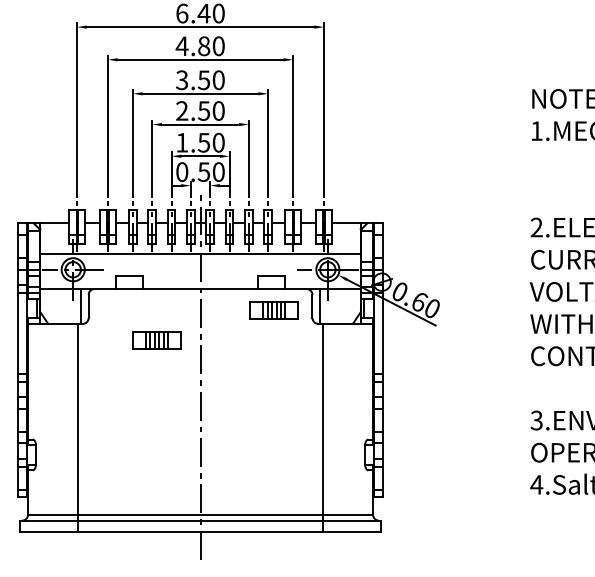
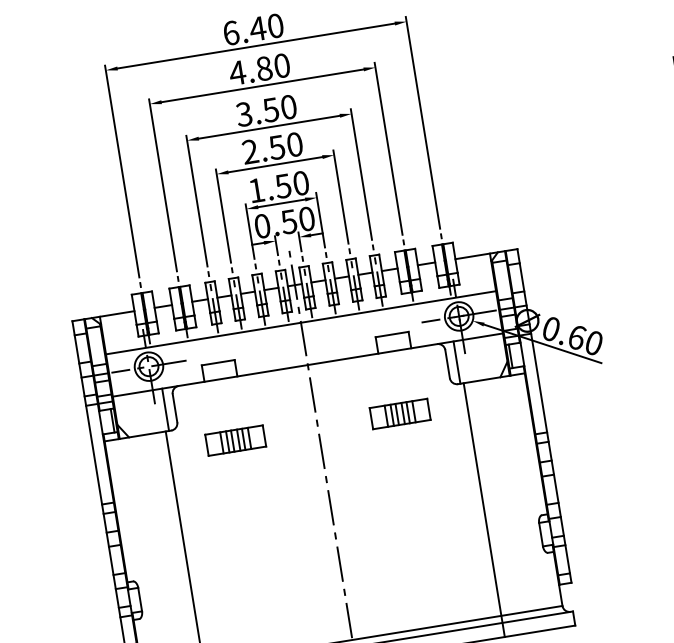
part: (273, 310) -> (399, 414), moved
part: (156, 340) -> (235, 441), moved

